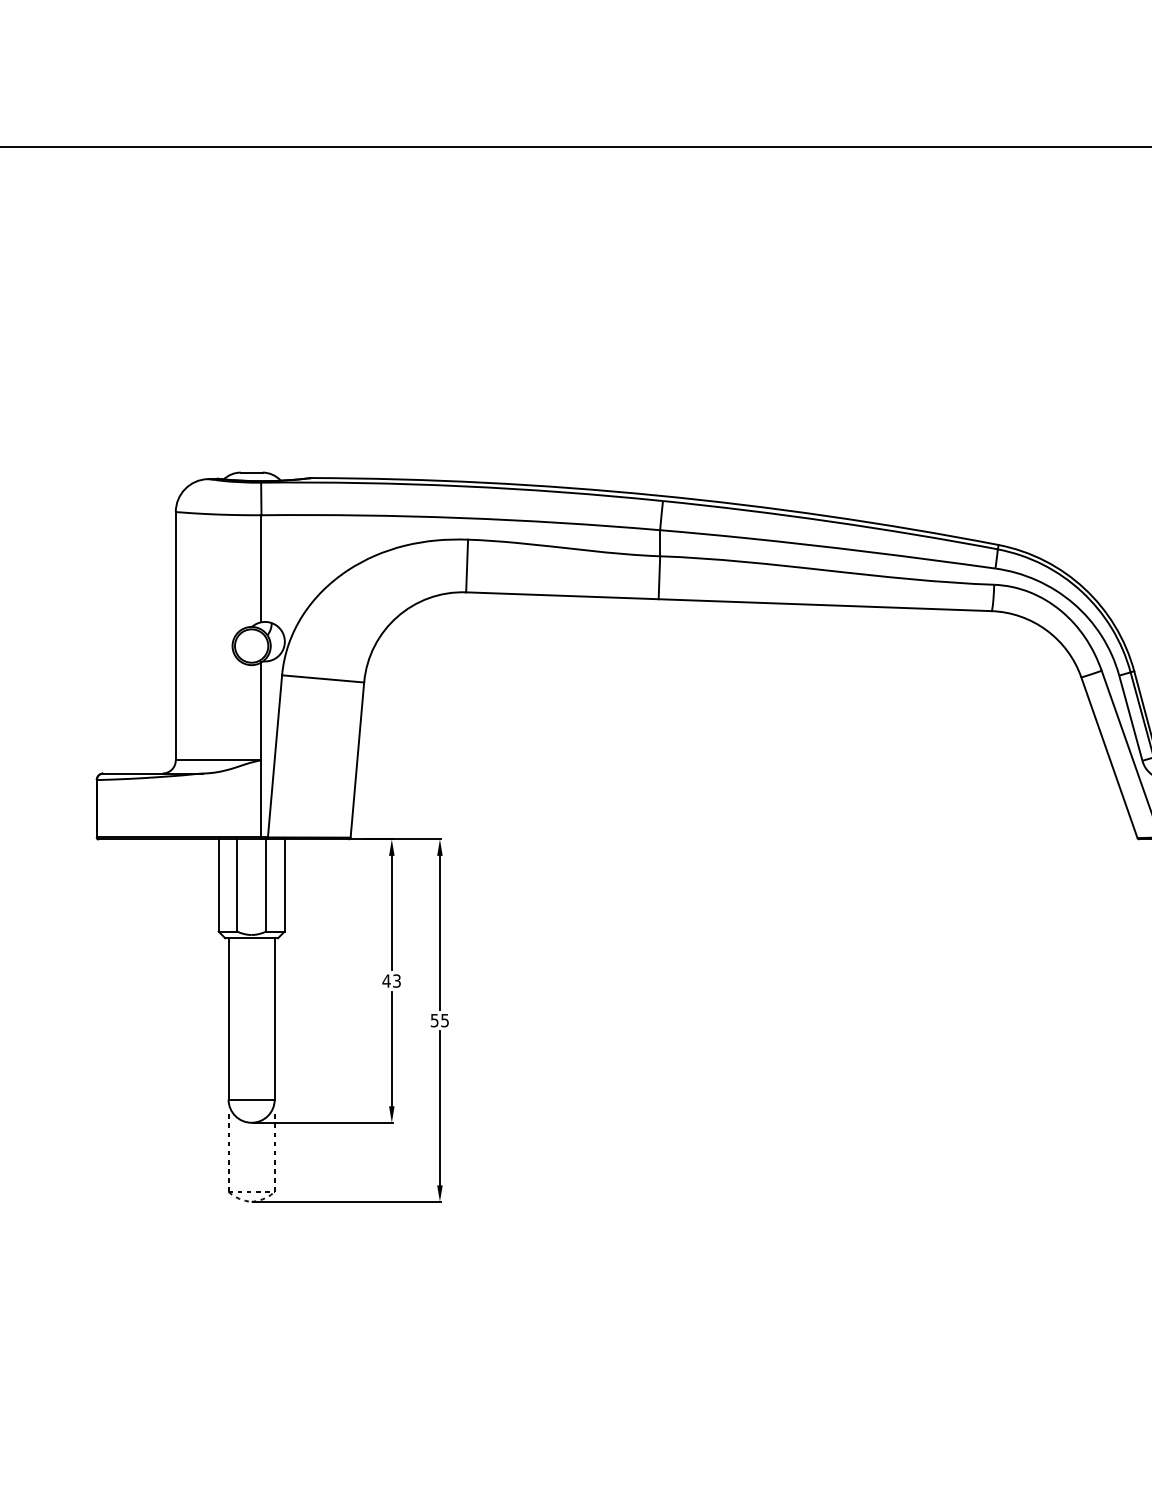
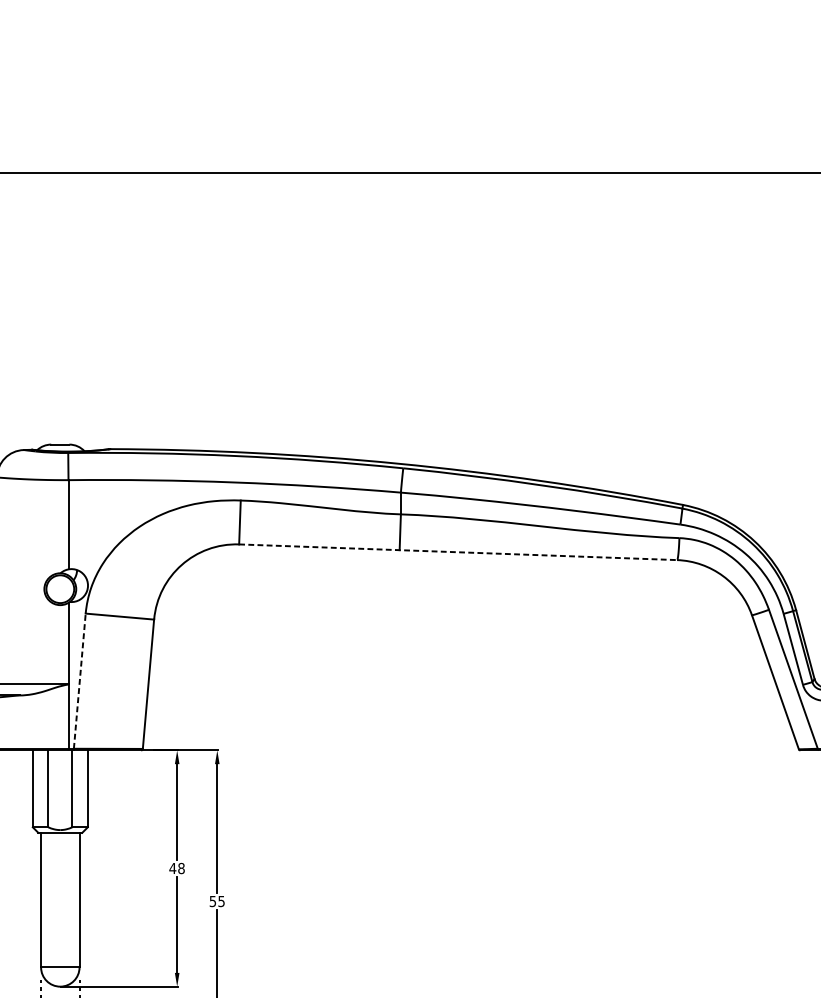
line: (728, 601) -> (457, 552), solid -> dashed
line: (275, 755) -> (80, 680), solid -> dashed
text: (396, 980) -> (181, 868), 43 -> 48

